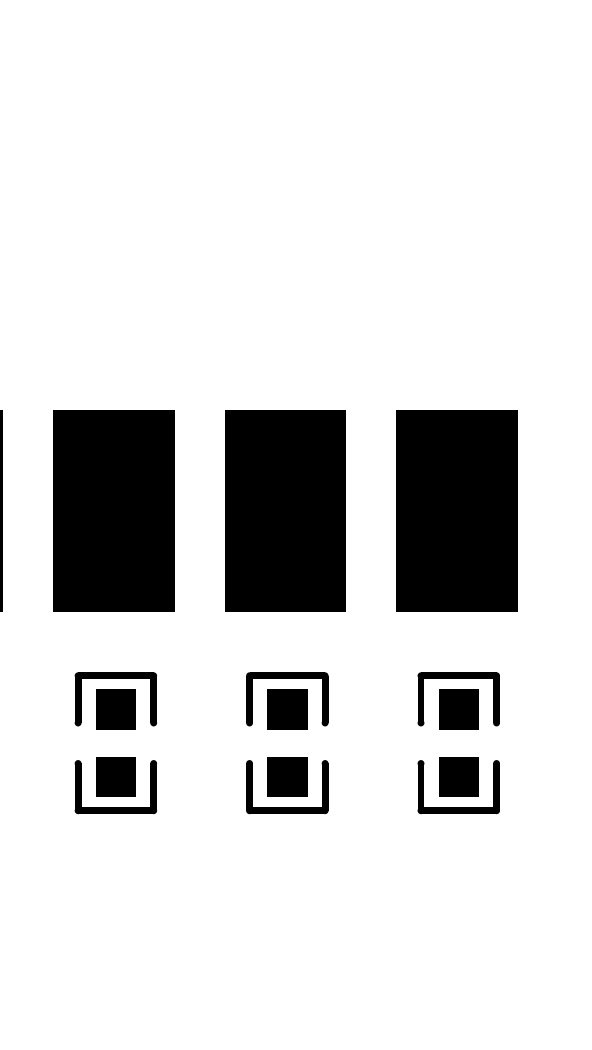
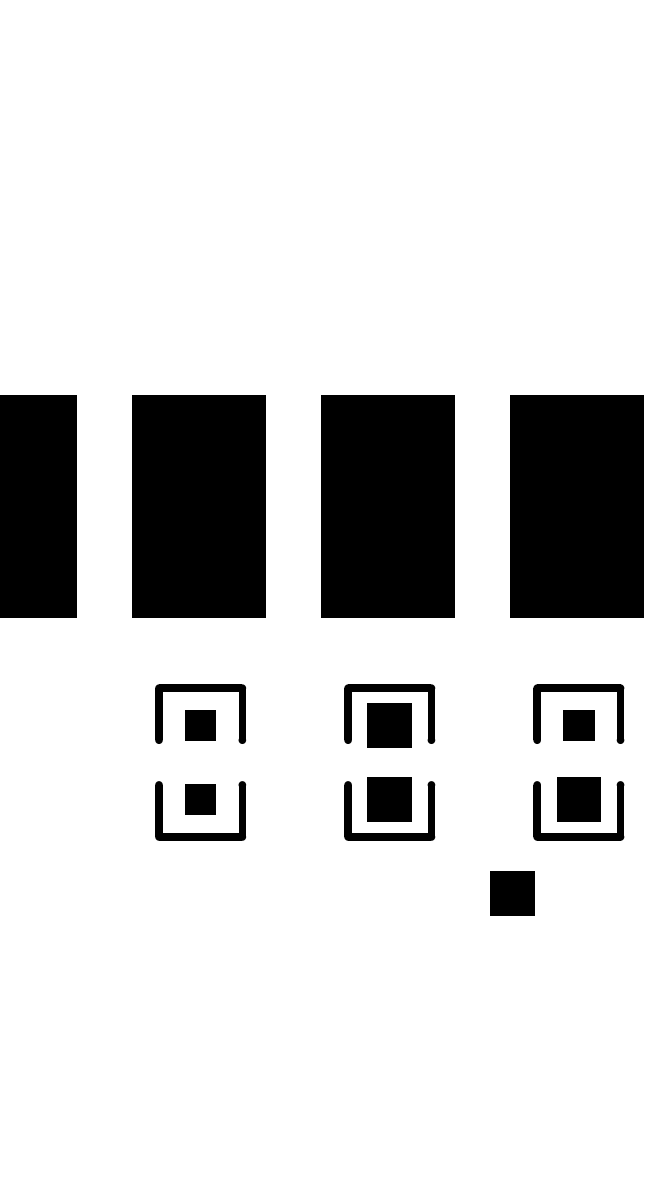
part: (115, 709) -> (200, 725), size x0.7
part: (458, 709) -> (578, 725), size x0.7
part: (115, 776) -> (200, 799), size x0.7
part: (398, 861) -> (512, 893), added

